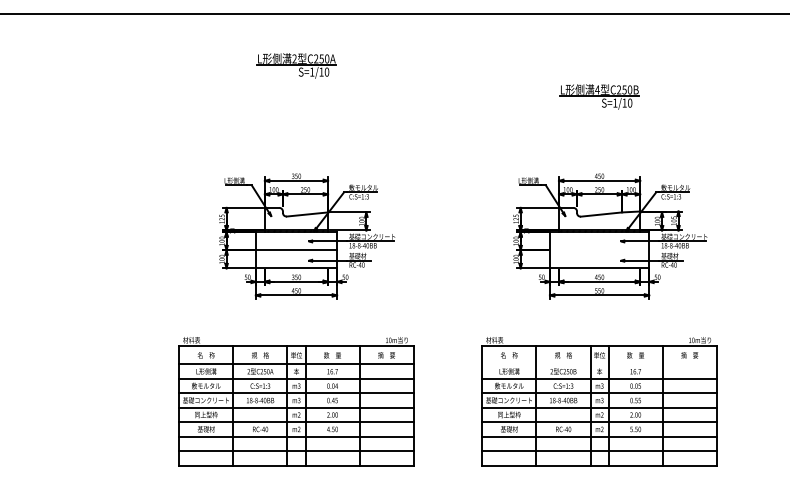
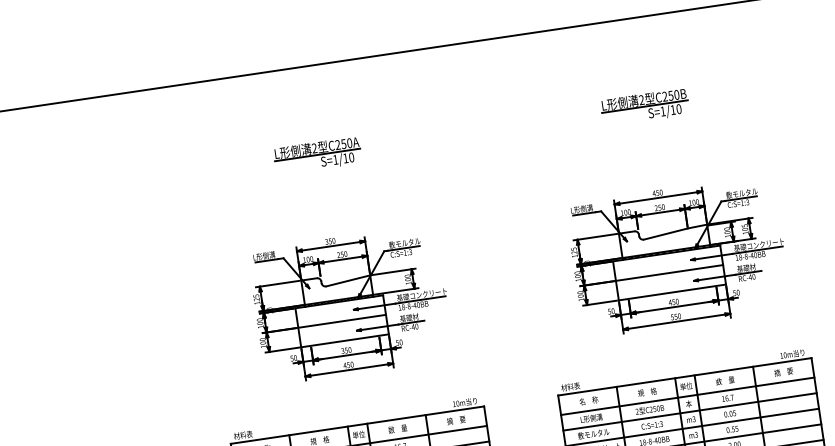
part: (296, 65) -> (317, 155), moved
text: (597, 89) -> (641, 99), 4 -> 2
line: (599, 250) -> (669, 273), added
line: (599, 364) -> (687, 396), added

